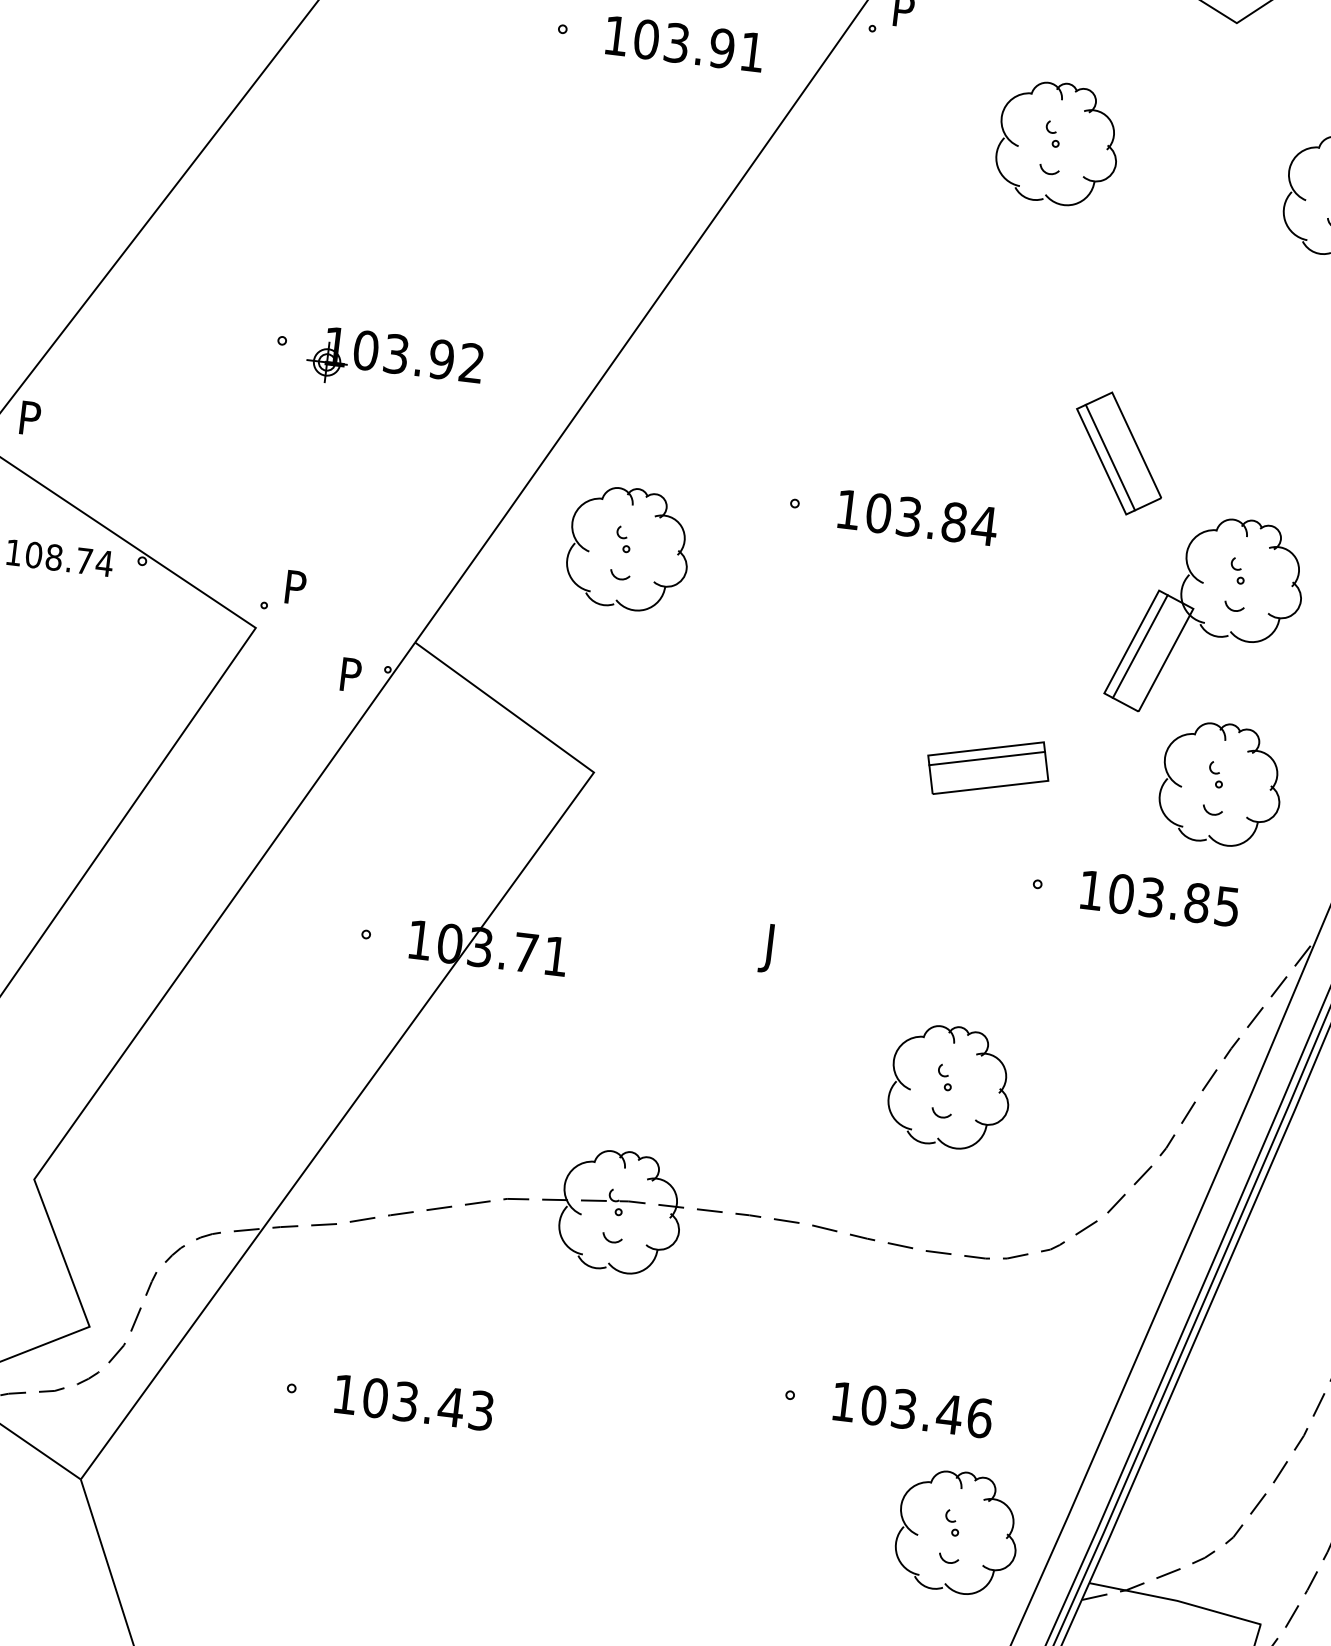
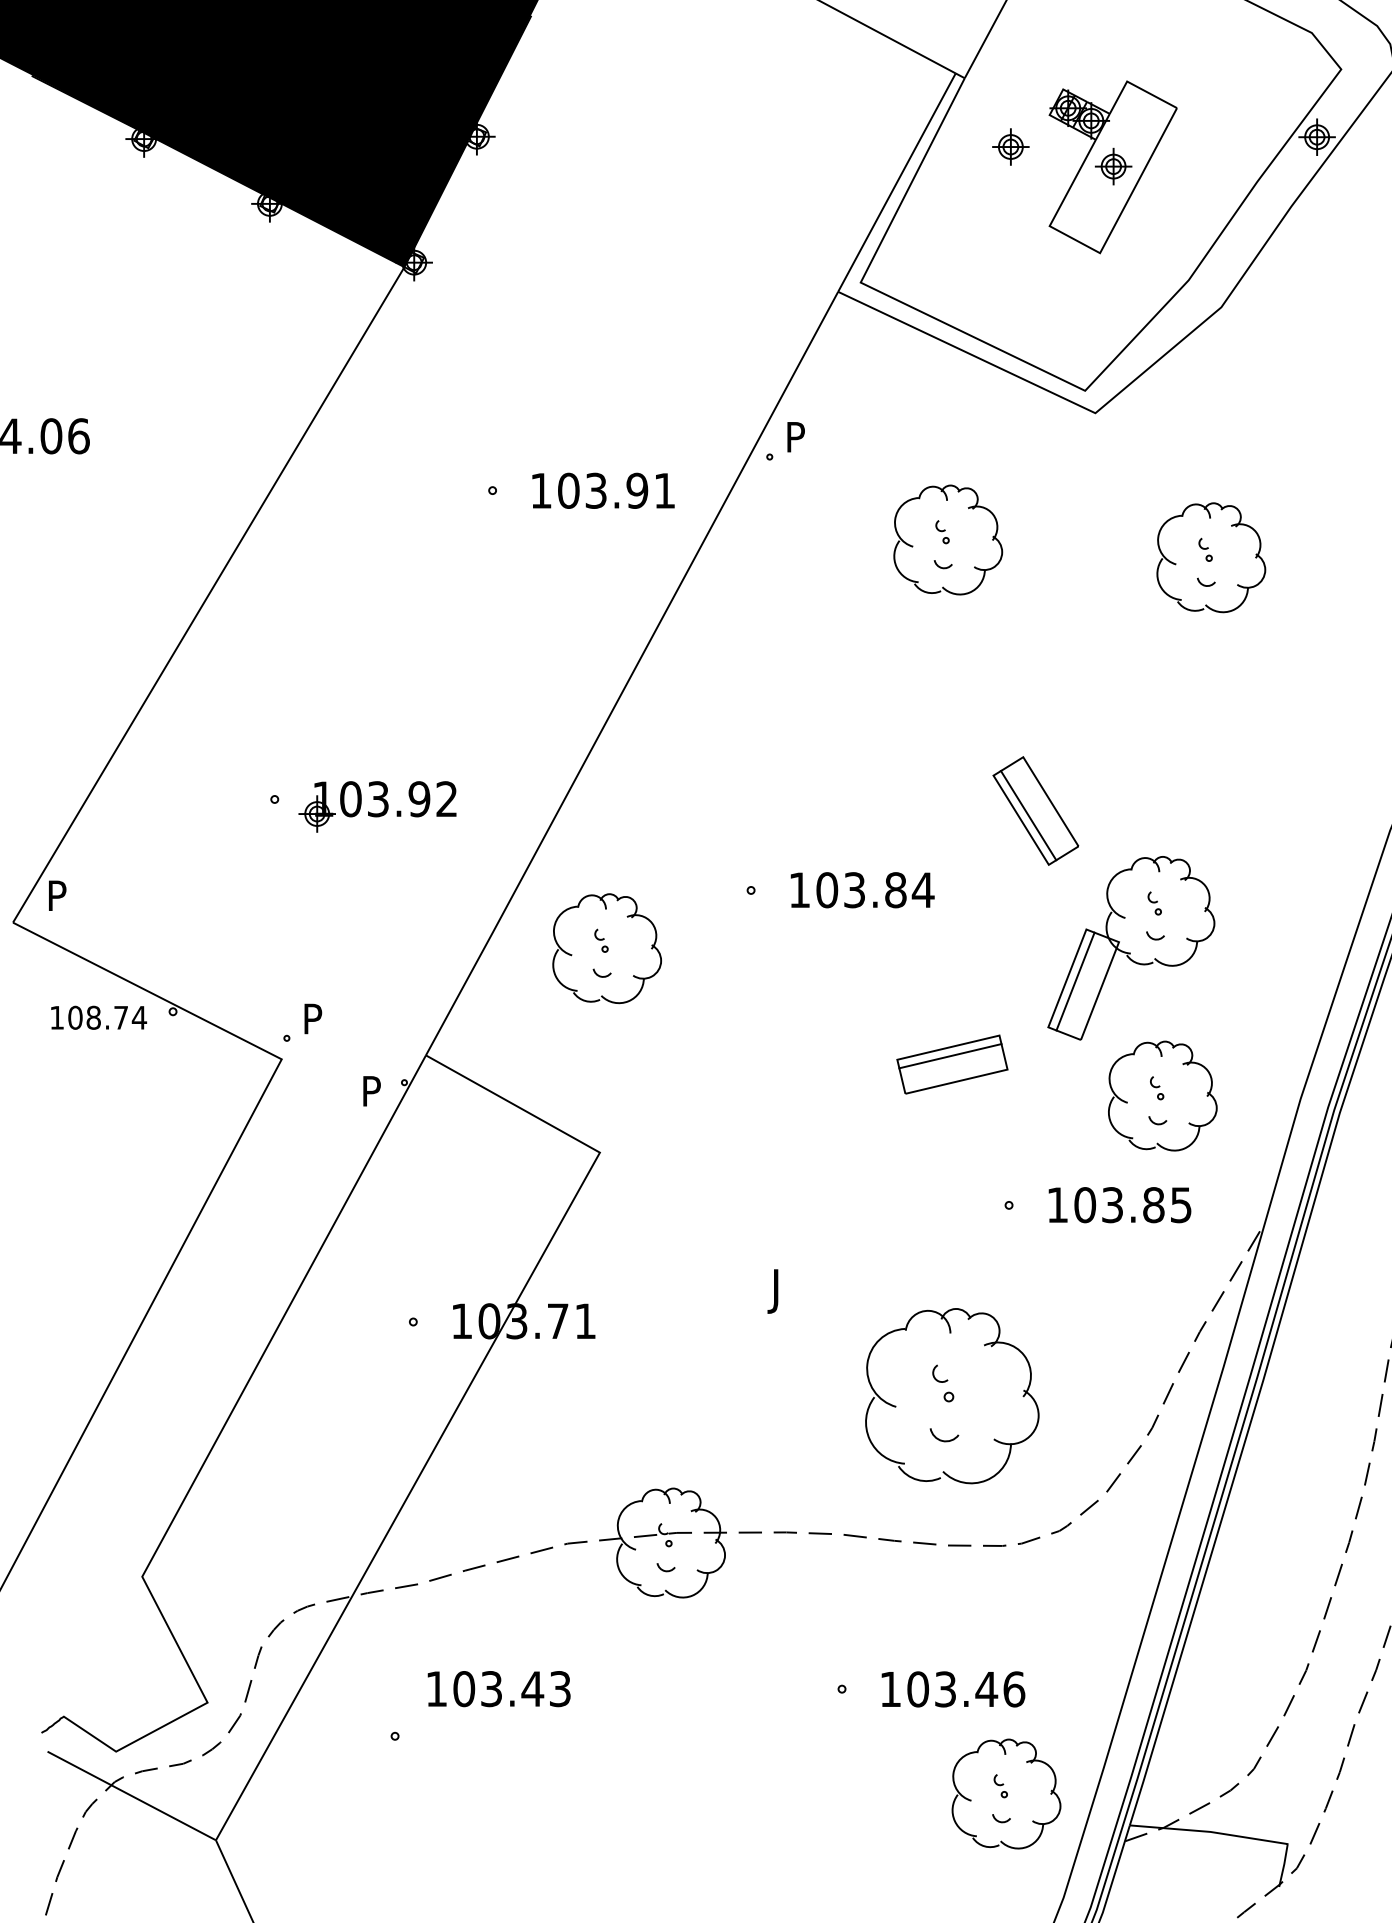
part: (988, 767) -> (952, 1064), moved
part: (950, 1086) -> (952, 1395), size x1.6
text: (413, 1403) -> (498, 1689), moved

